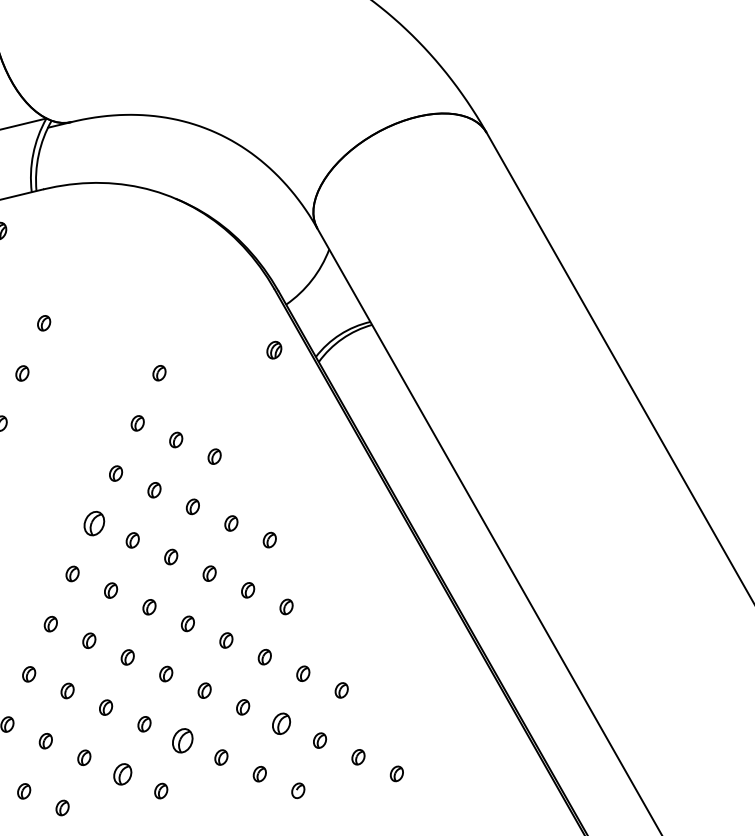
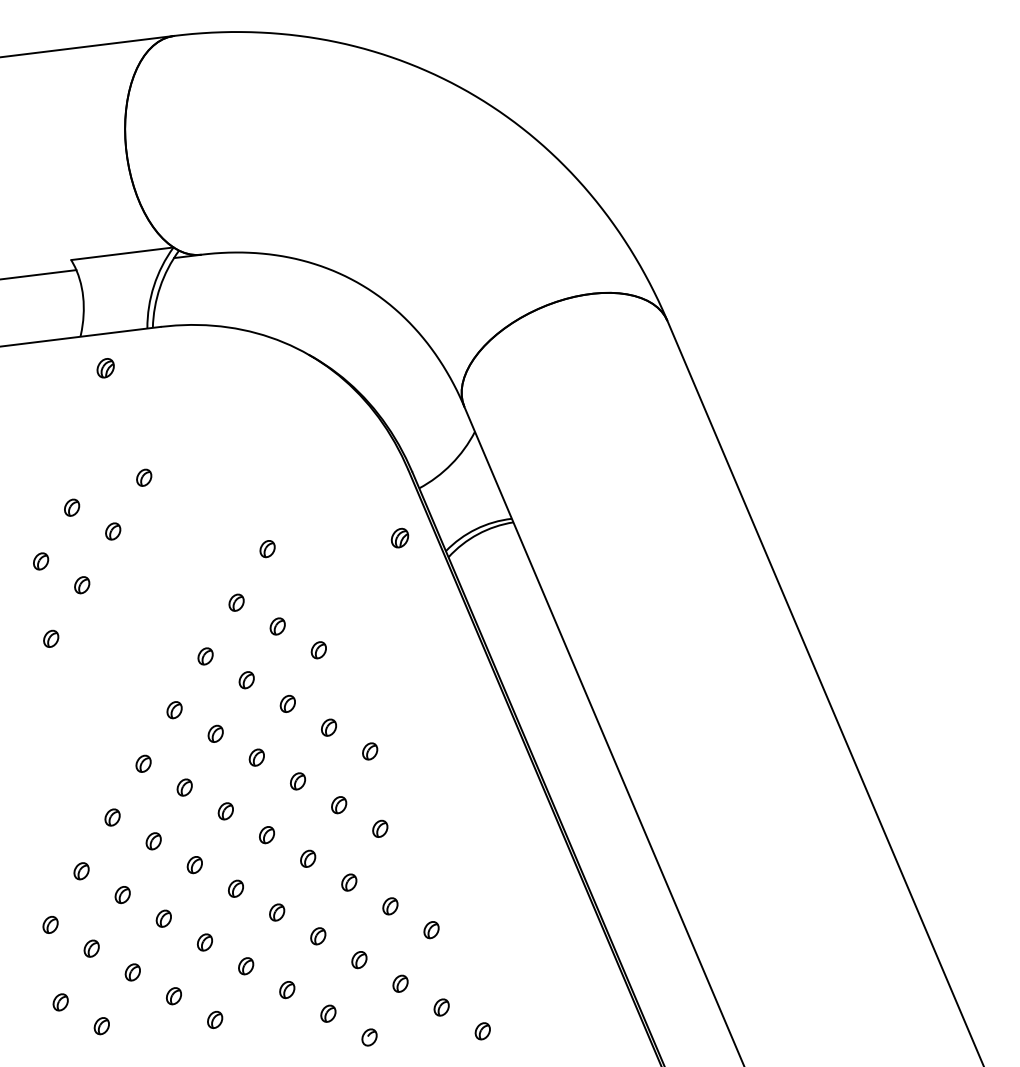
part: (94, 524) -> (174, 710), size x0.62
part: (281, 724) -> (359, 960), size x0.71
part: (183, 741) -> (246, 966), size x0.62
part: (122, 774) -> (173, 996), size x0.71

